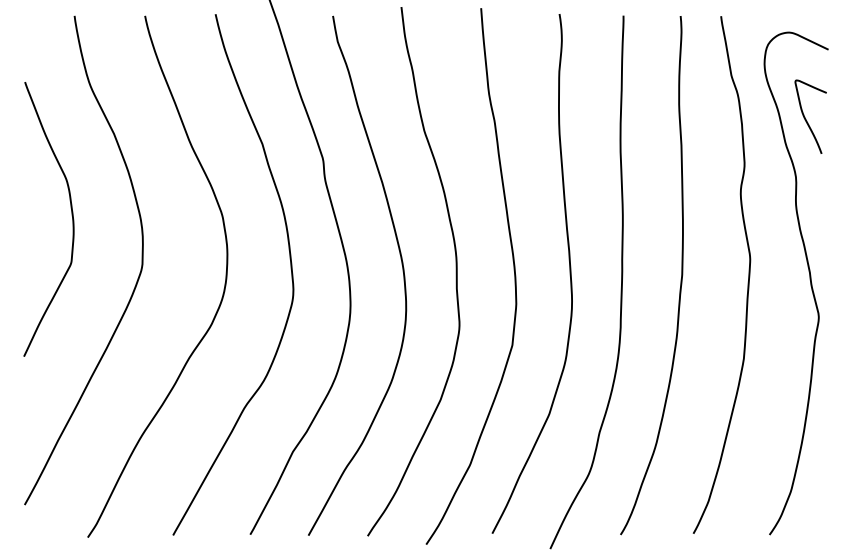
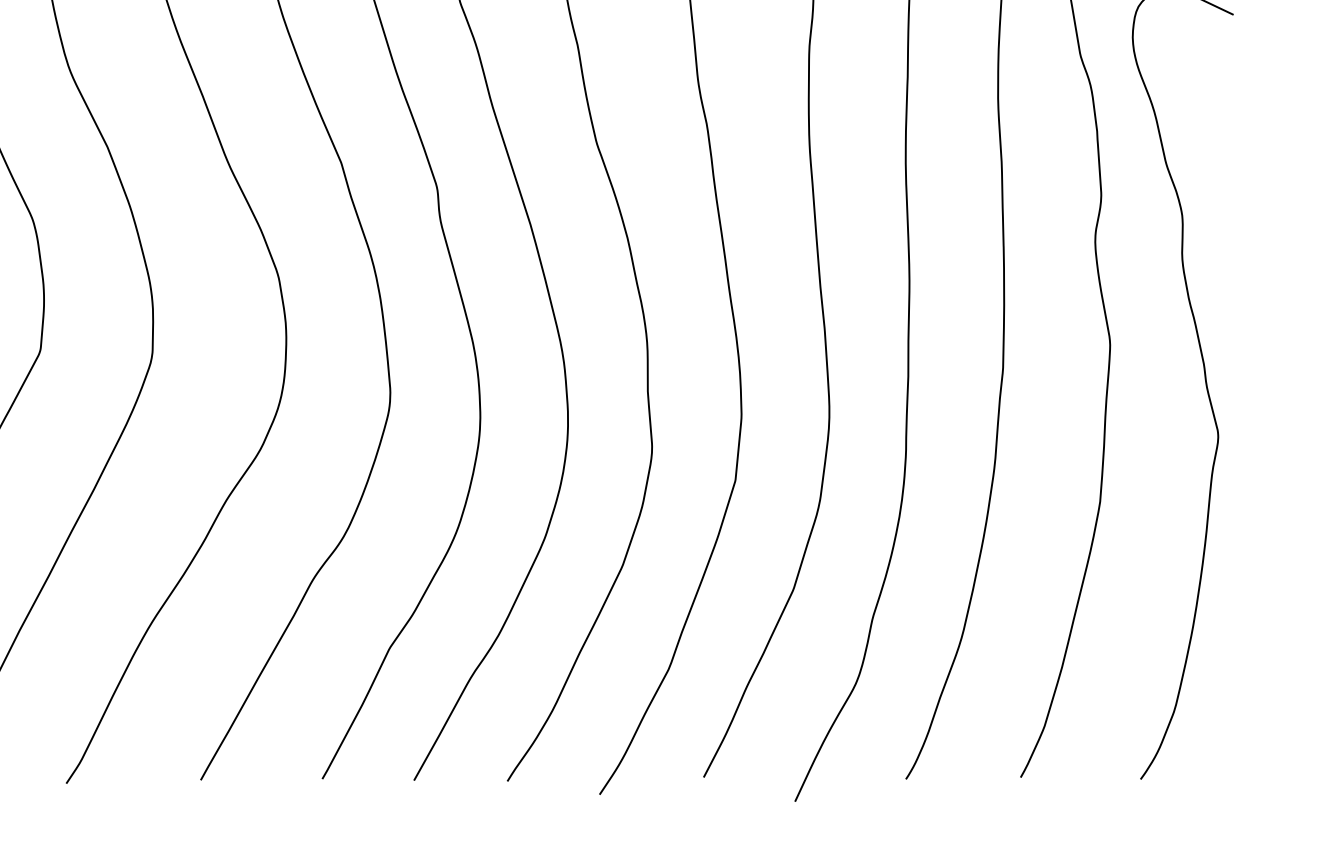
curve: (806, 119) -> (1198, 124), removed

